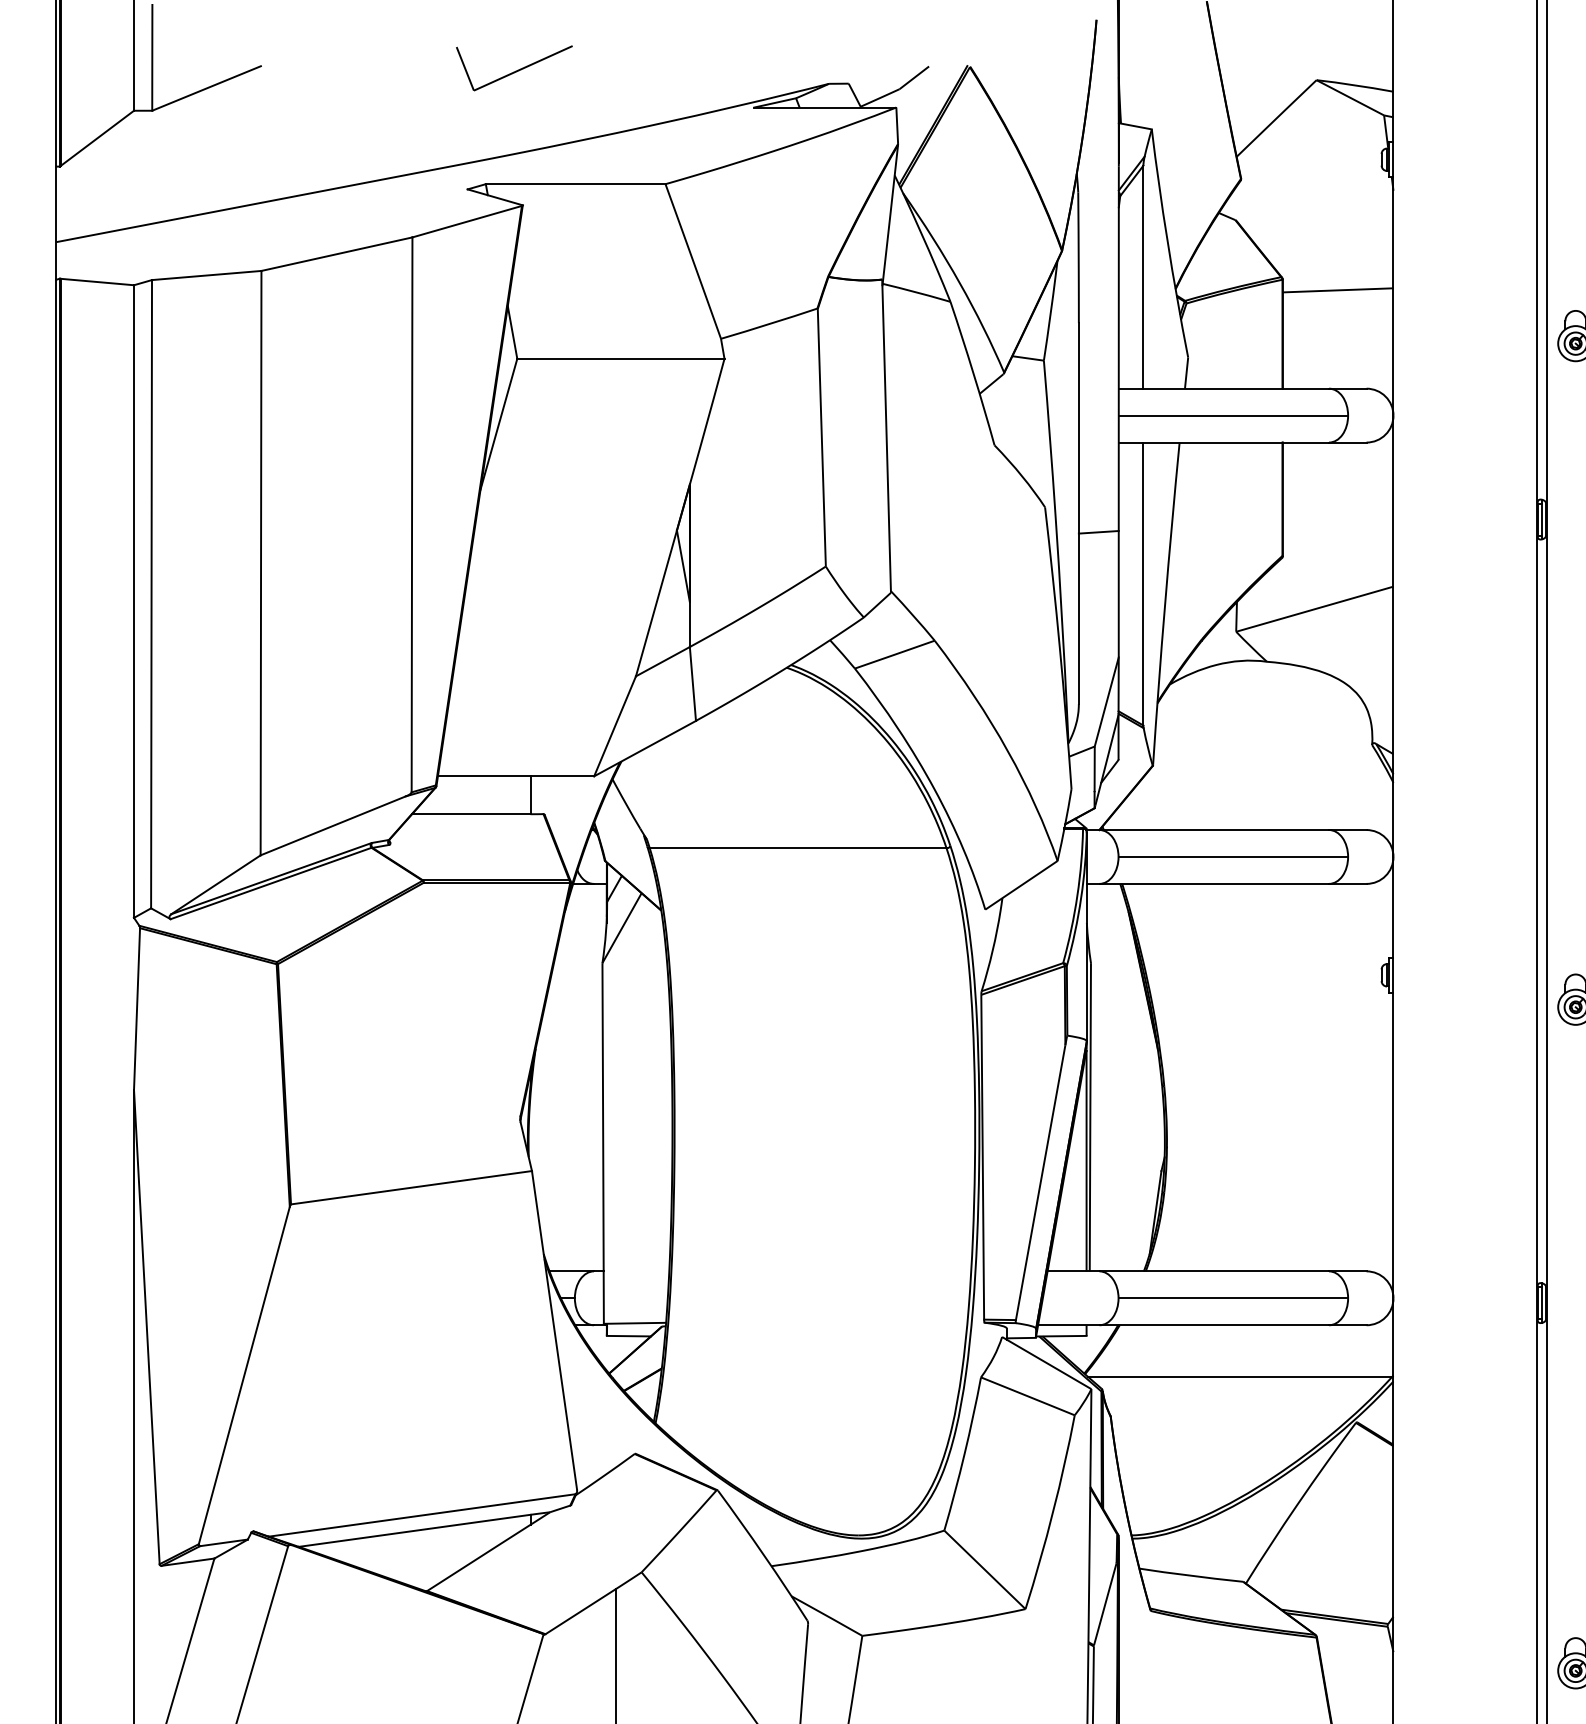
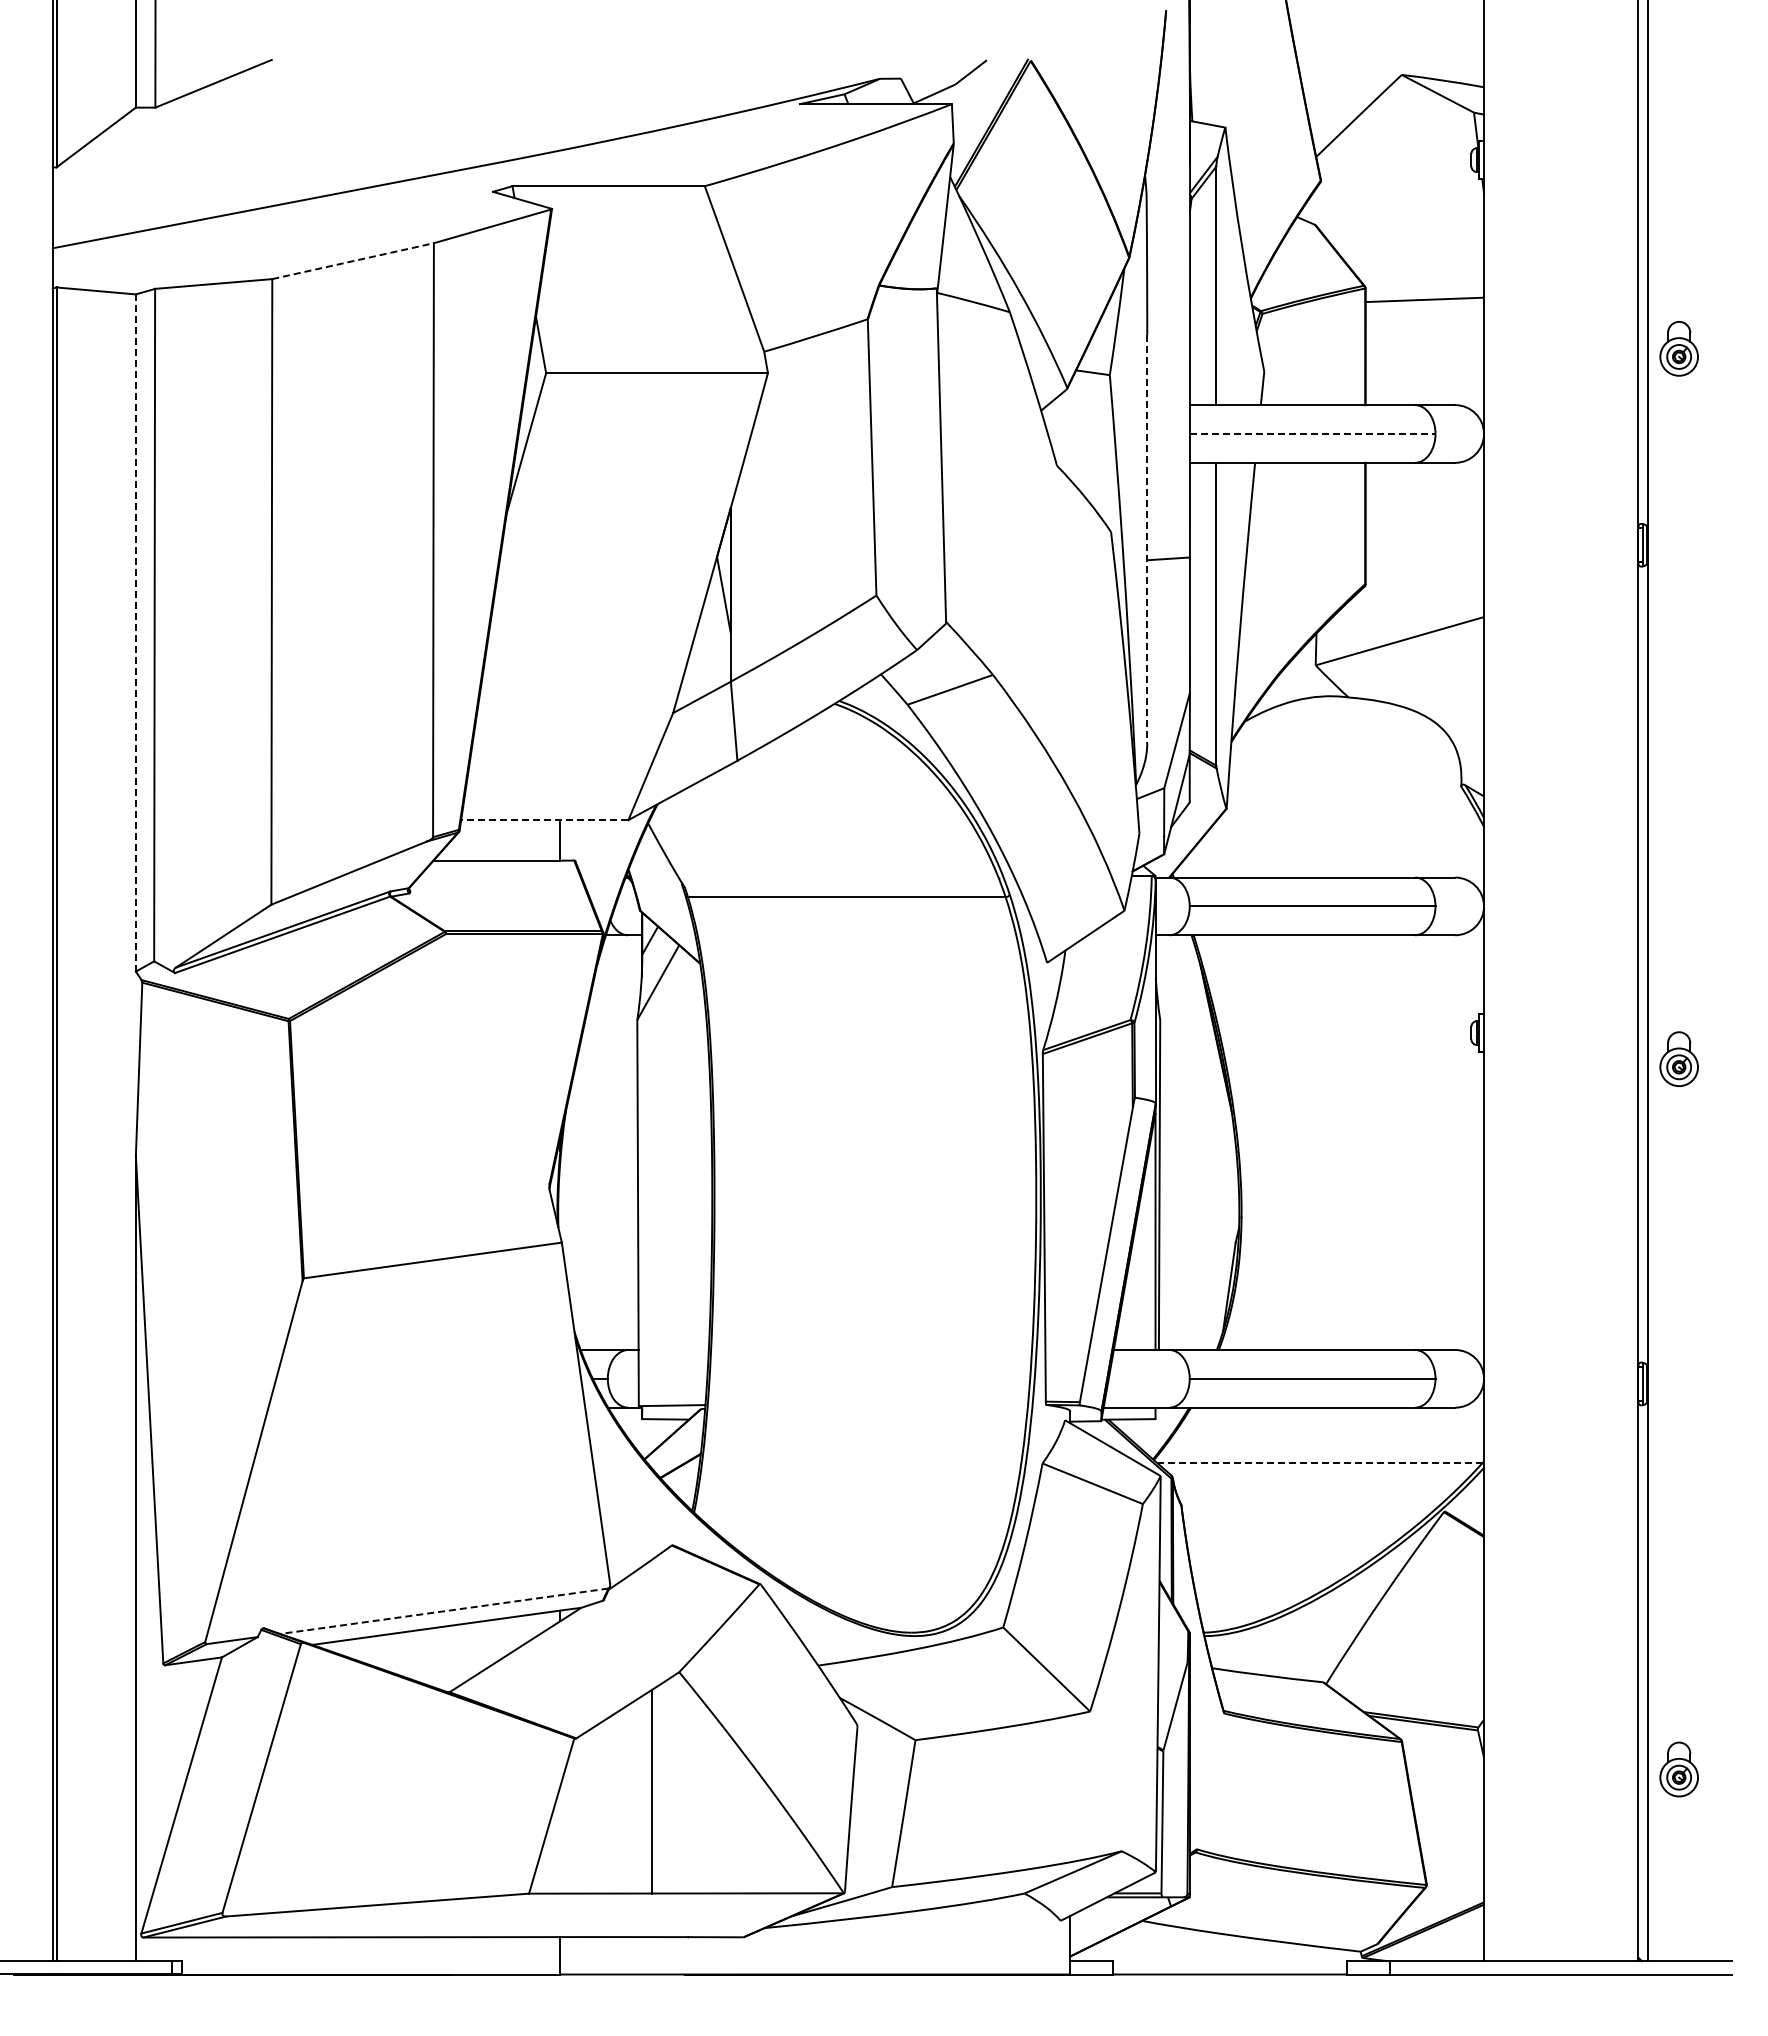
part: (513, 67) -> (542, 61), removed
line: (337, 254) -> (353, 261), solid -> dashed
line: (1233, 415) -> (1312, 433), solid -> dashed
line: (1079, 513) -> (1147, 538), solid -> dashed
line: (133, 602) -> (135, 633), solid -> dashed
line: (515, 776) -> (544, 820), solid -> dashed
line: (1239, 1376) -> (1319, 1462), solid -> dashed
line: (422, 1515) -> (444, 1611), solid -> dashed

